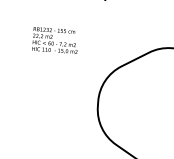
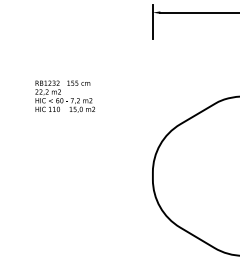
text: (54, 40) -> (64, 96), moved

